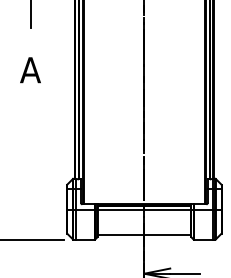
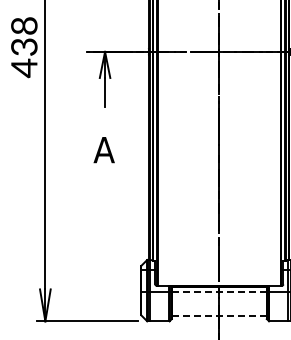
line: (143, 210) -> (218, 291), solid -> dashed
line: (144, 234) -> (219, 316), solid -> dashed

